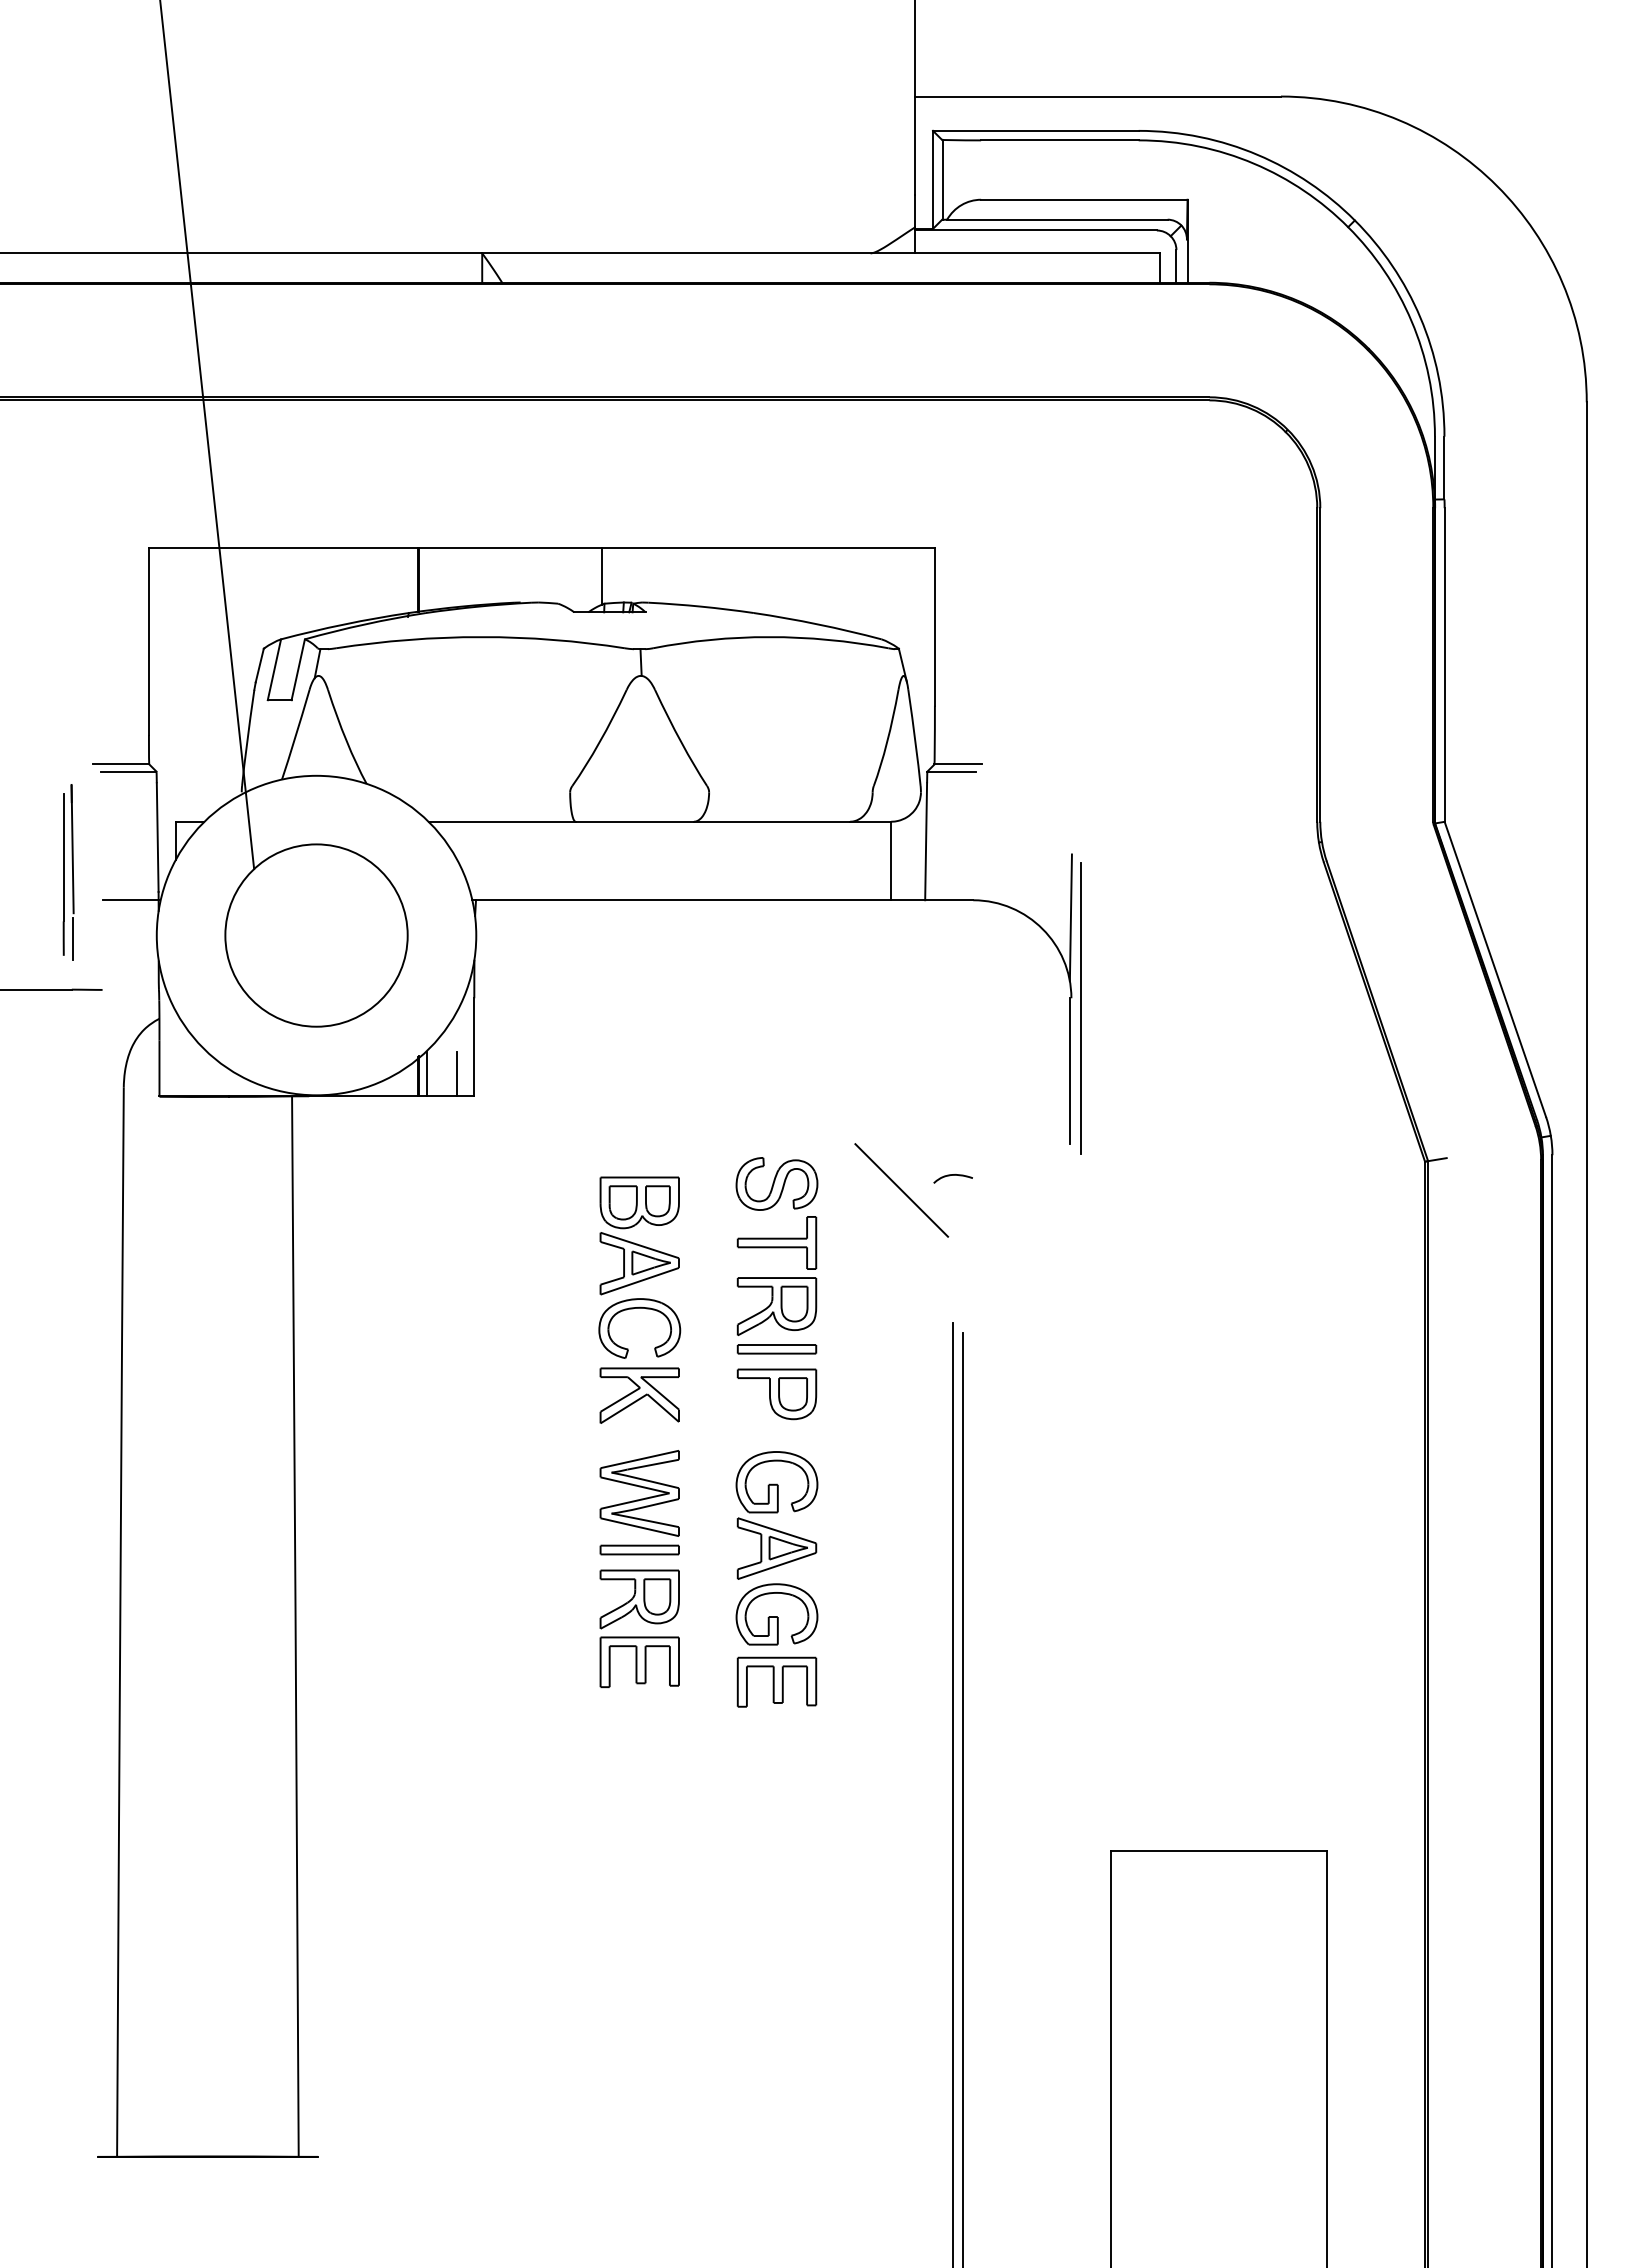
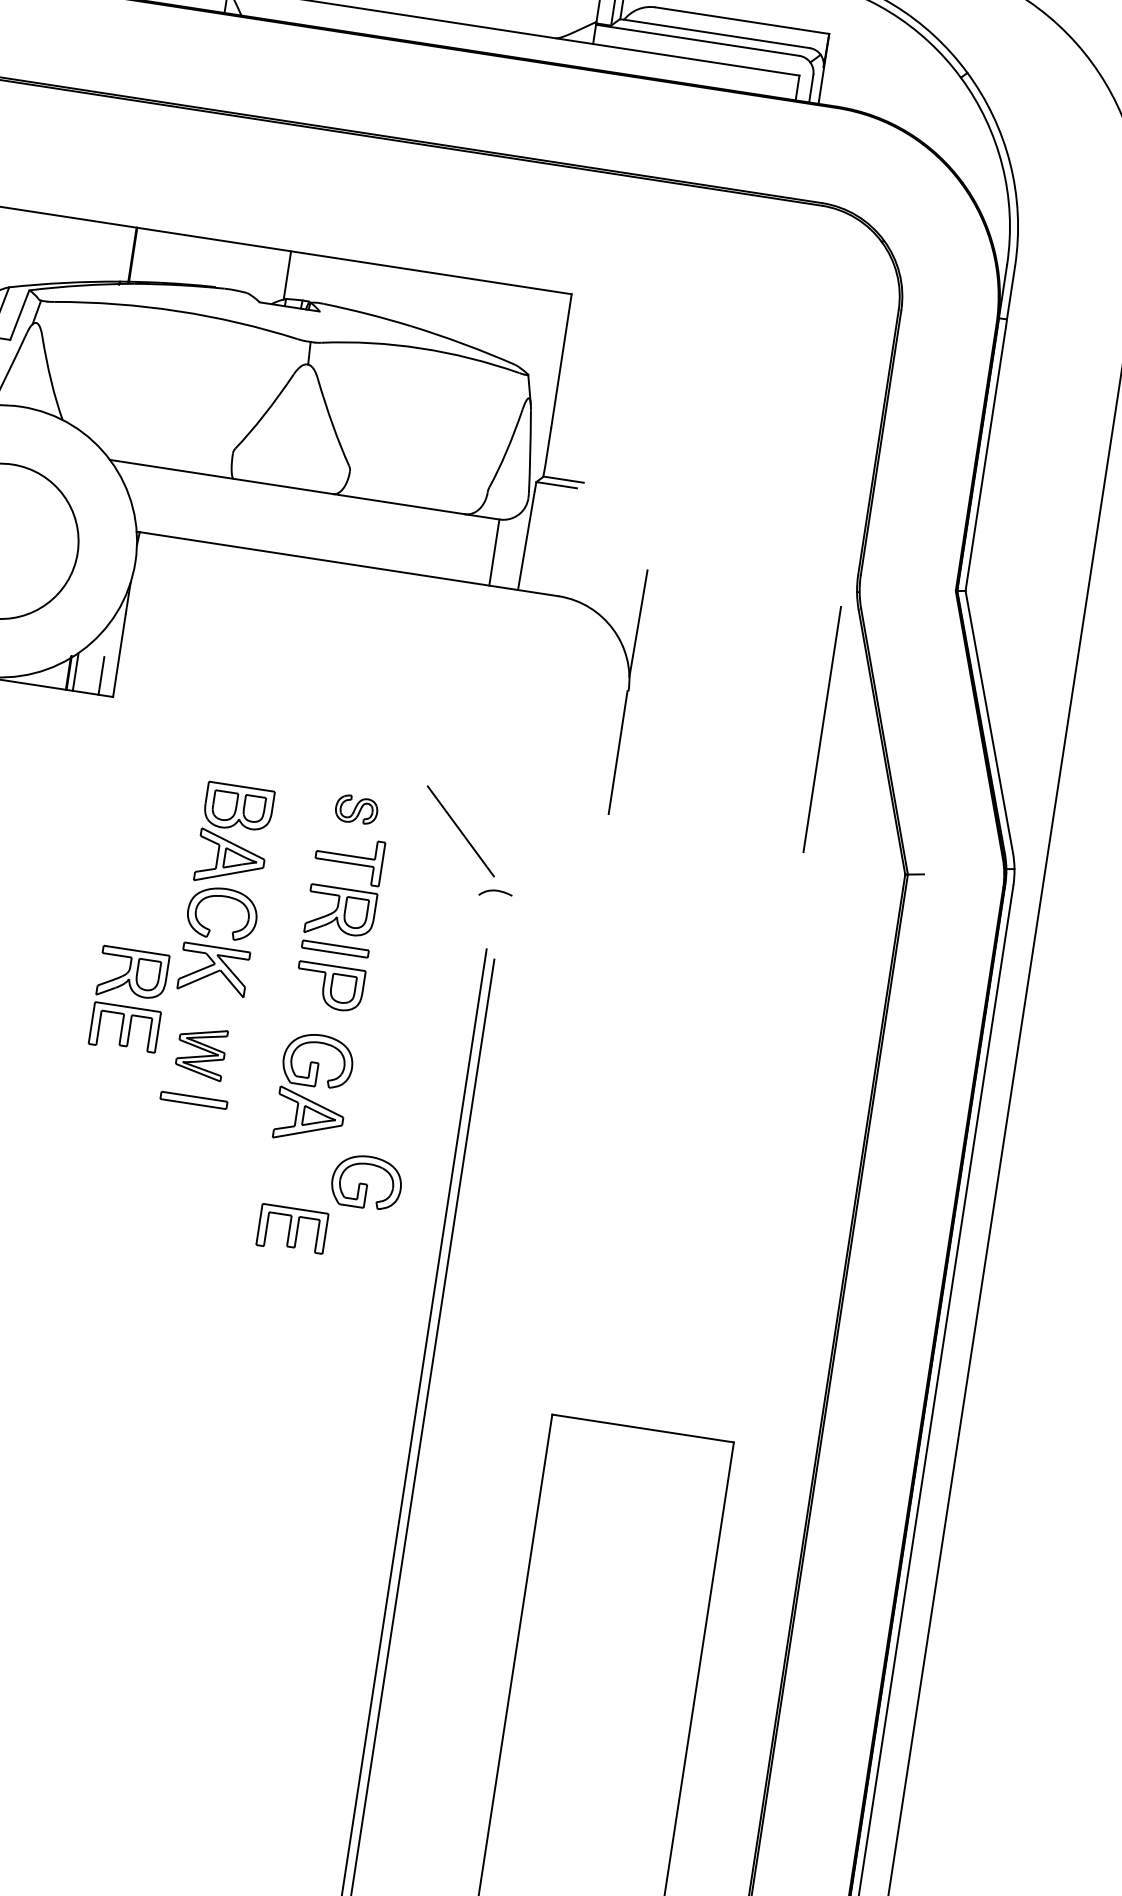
line: (1080, 1008) -> (821, 729), moved
curve: (952, 1175) -> (495, 891), moved
part: (776, 1183) -> (356, 809), size x0.6
part: (639, 1493) -> (201, 1052), size x0.7
part: (776, 1614) -> (366, 1182), moved
part: (639, 1636) -> (127, 1006), moved

